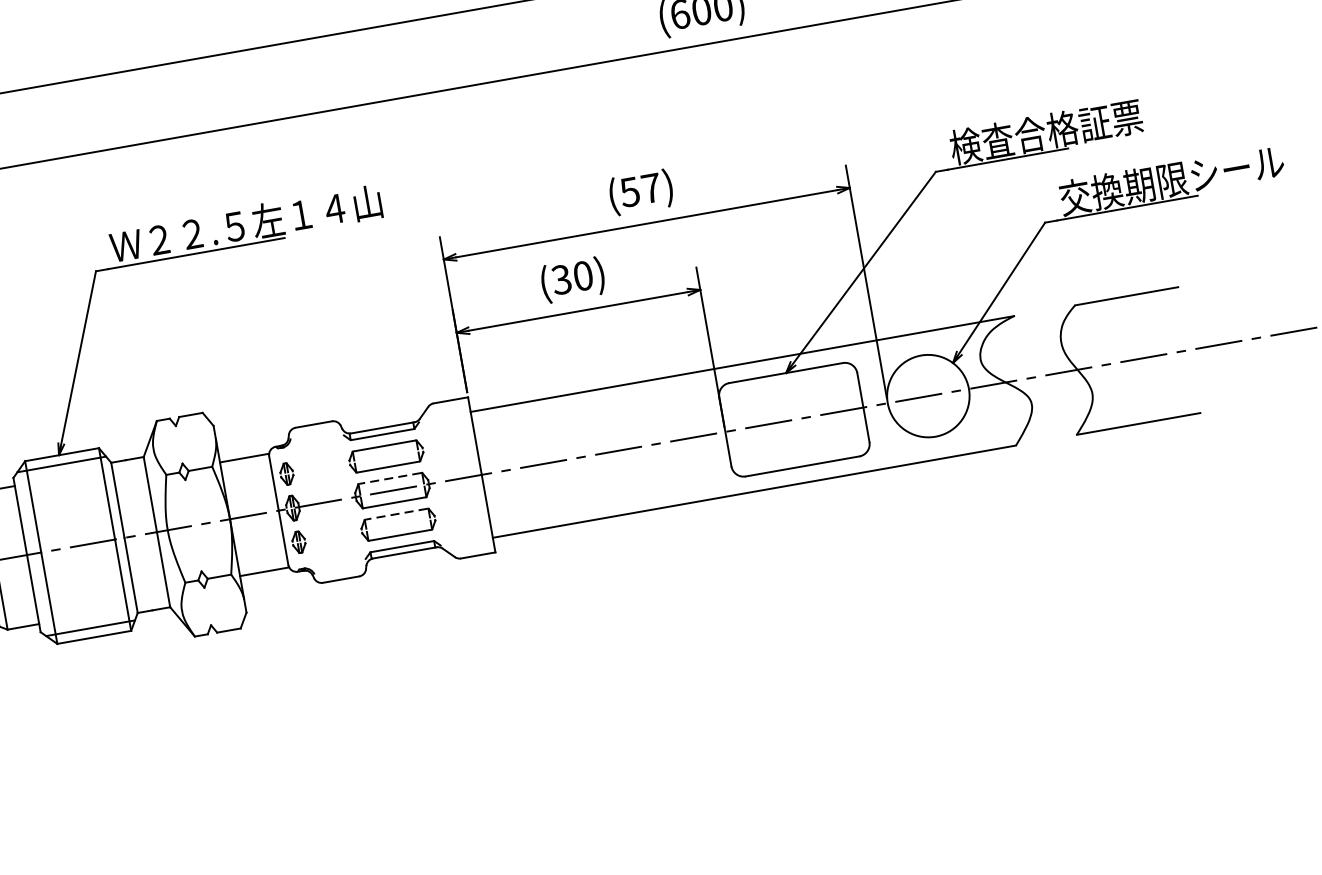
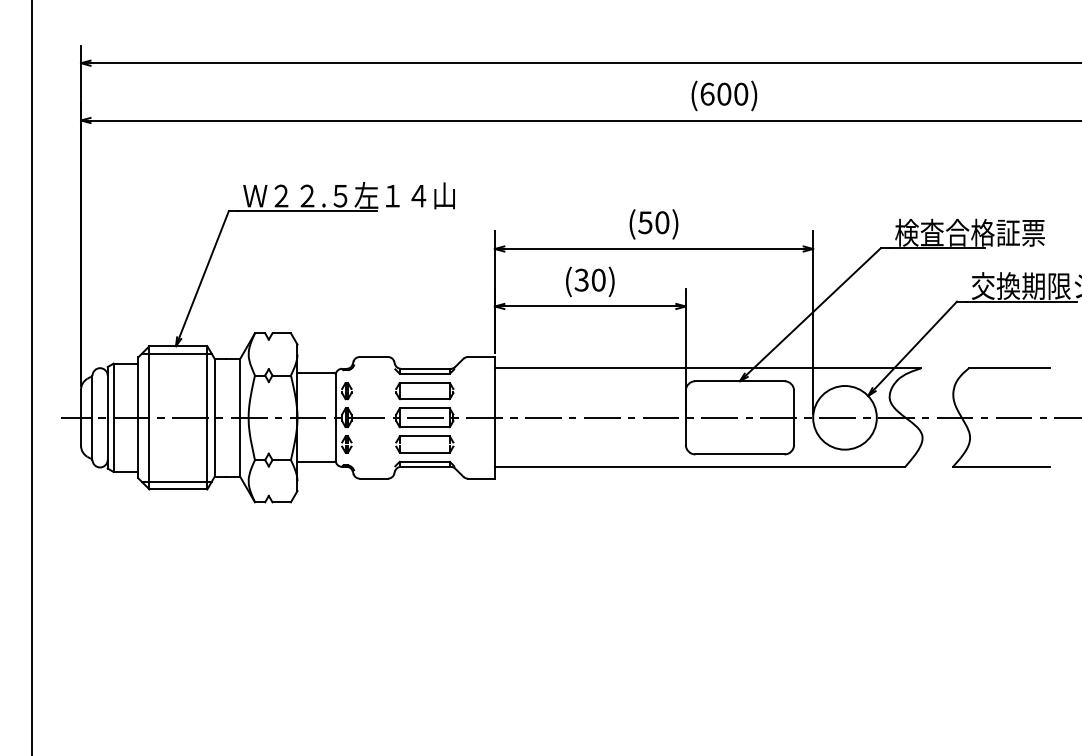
text: (651, 188) -> (662, 222), (57) -> (50)
line: (389, 478) -> (424, 408), dashed -> solid
line: (396, 514) -> (424, 436), dashed -> solid

